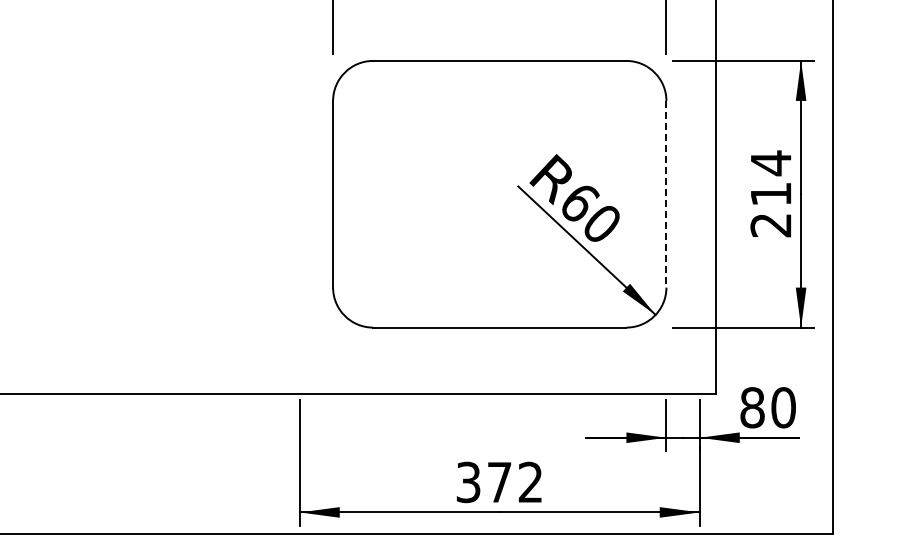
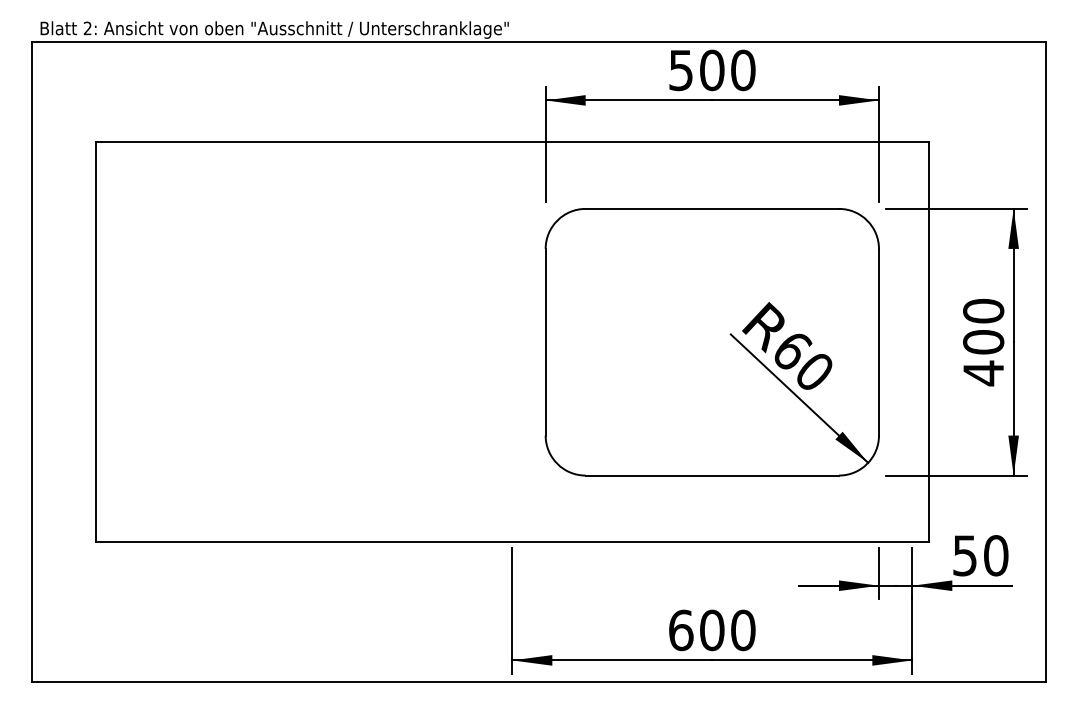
line: (665, 194) -> (878, 342), dashed -> solid
text: (770, 194) -> (983, 342), 214 -> 400
text: (752, 407) -> (965, 555), 80 -> 50
text: (499, 482) -> (712, 630), 372 -> 600

